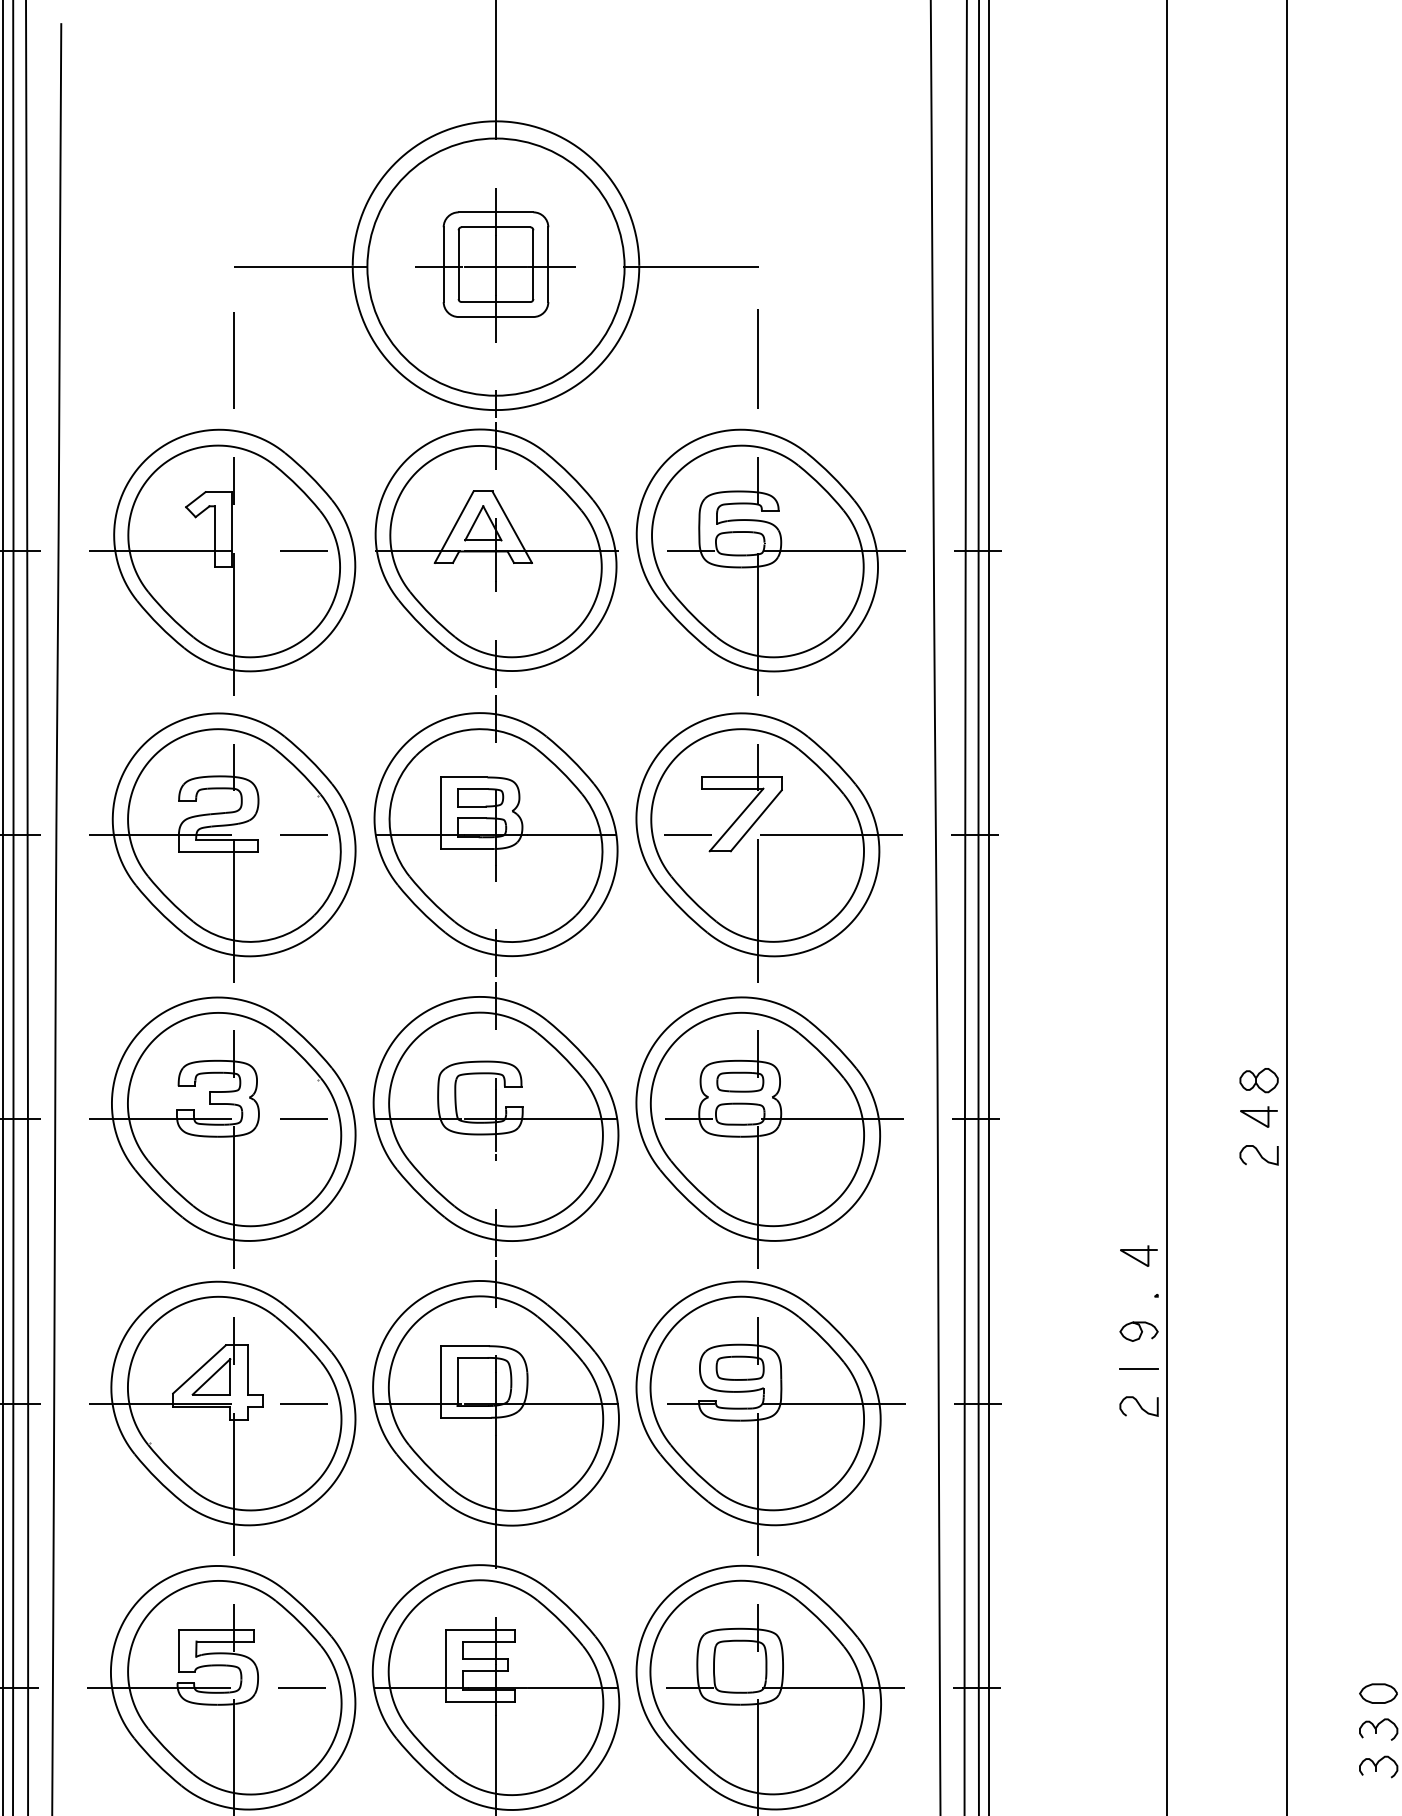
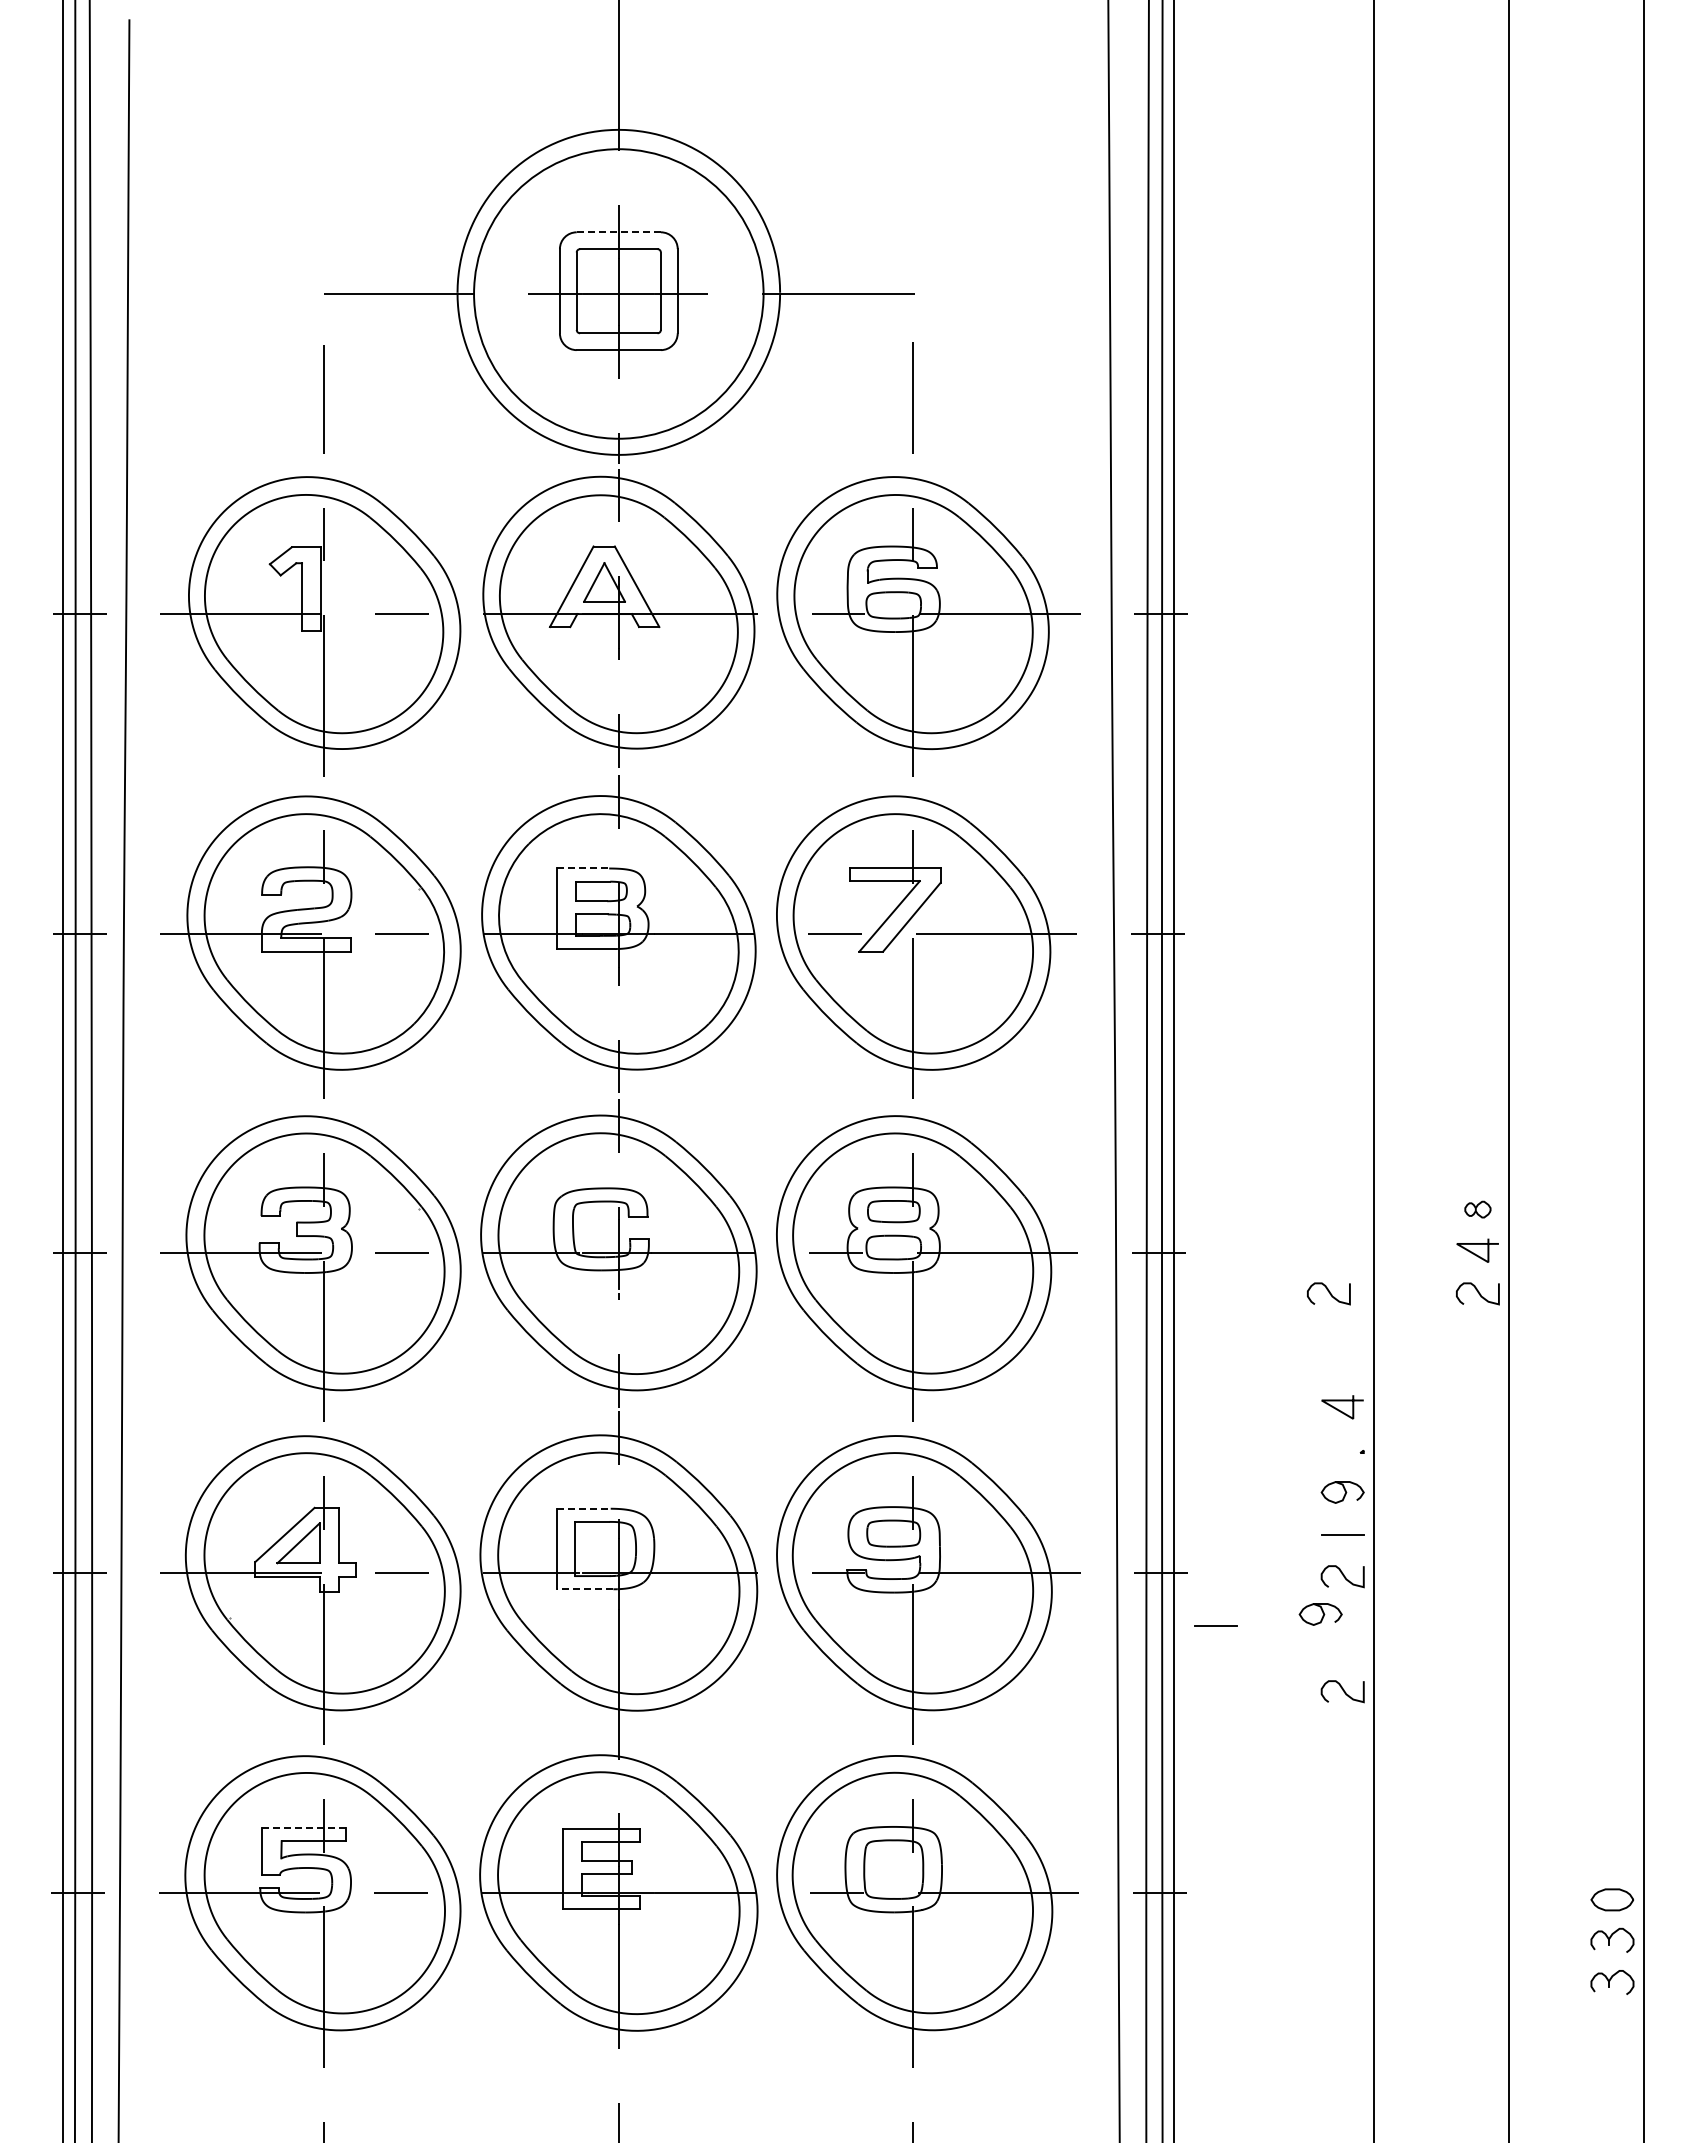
line: (496, 212) -> (619, 232), solid -> dashed
line: (464, 777) -> (583, 868), solid -> dashed
part: (1258, 1080) -> (1477, 1209), size x0.6
curve: (1126, 1154) -> (1328, 1292), added
line: (465, 1345) -> (584, 1508), solid -> dashed
line: (465, 1417) -> (584, 1589), solid -> dashed
curve: (1121, 1439) -> (1322, 1613), added
line: (1026, 1449) -> (1215, 1625), added
curve: (1138, 1507) -> (1342, 1690), added
line: (216, 1629) -> (304, 1827), solid -> dashed

